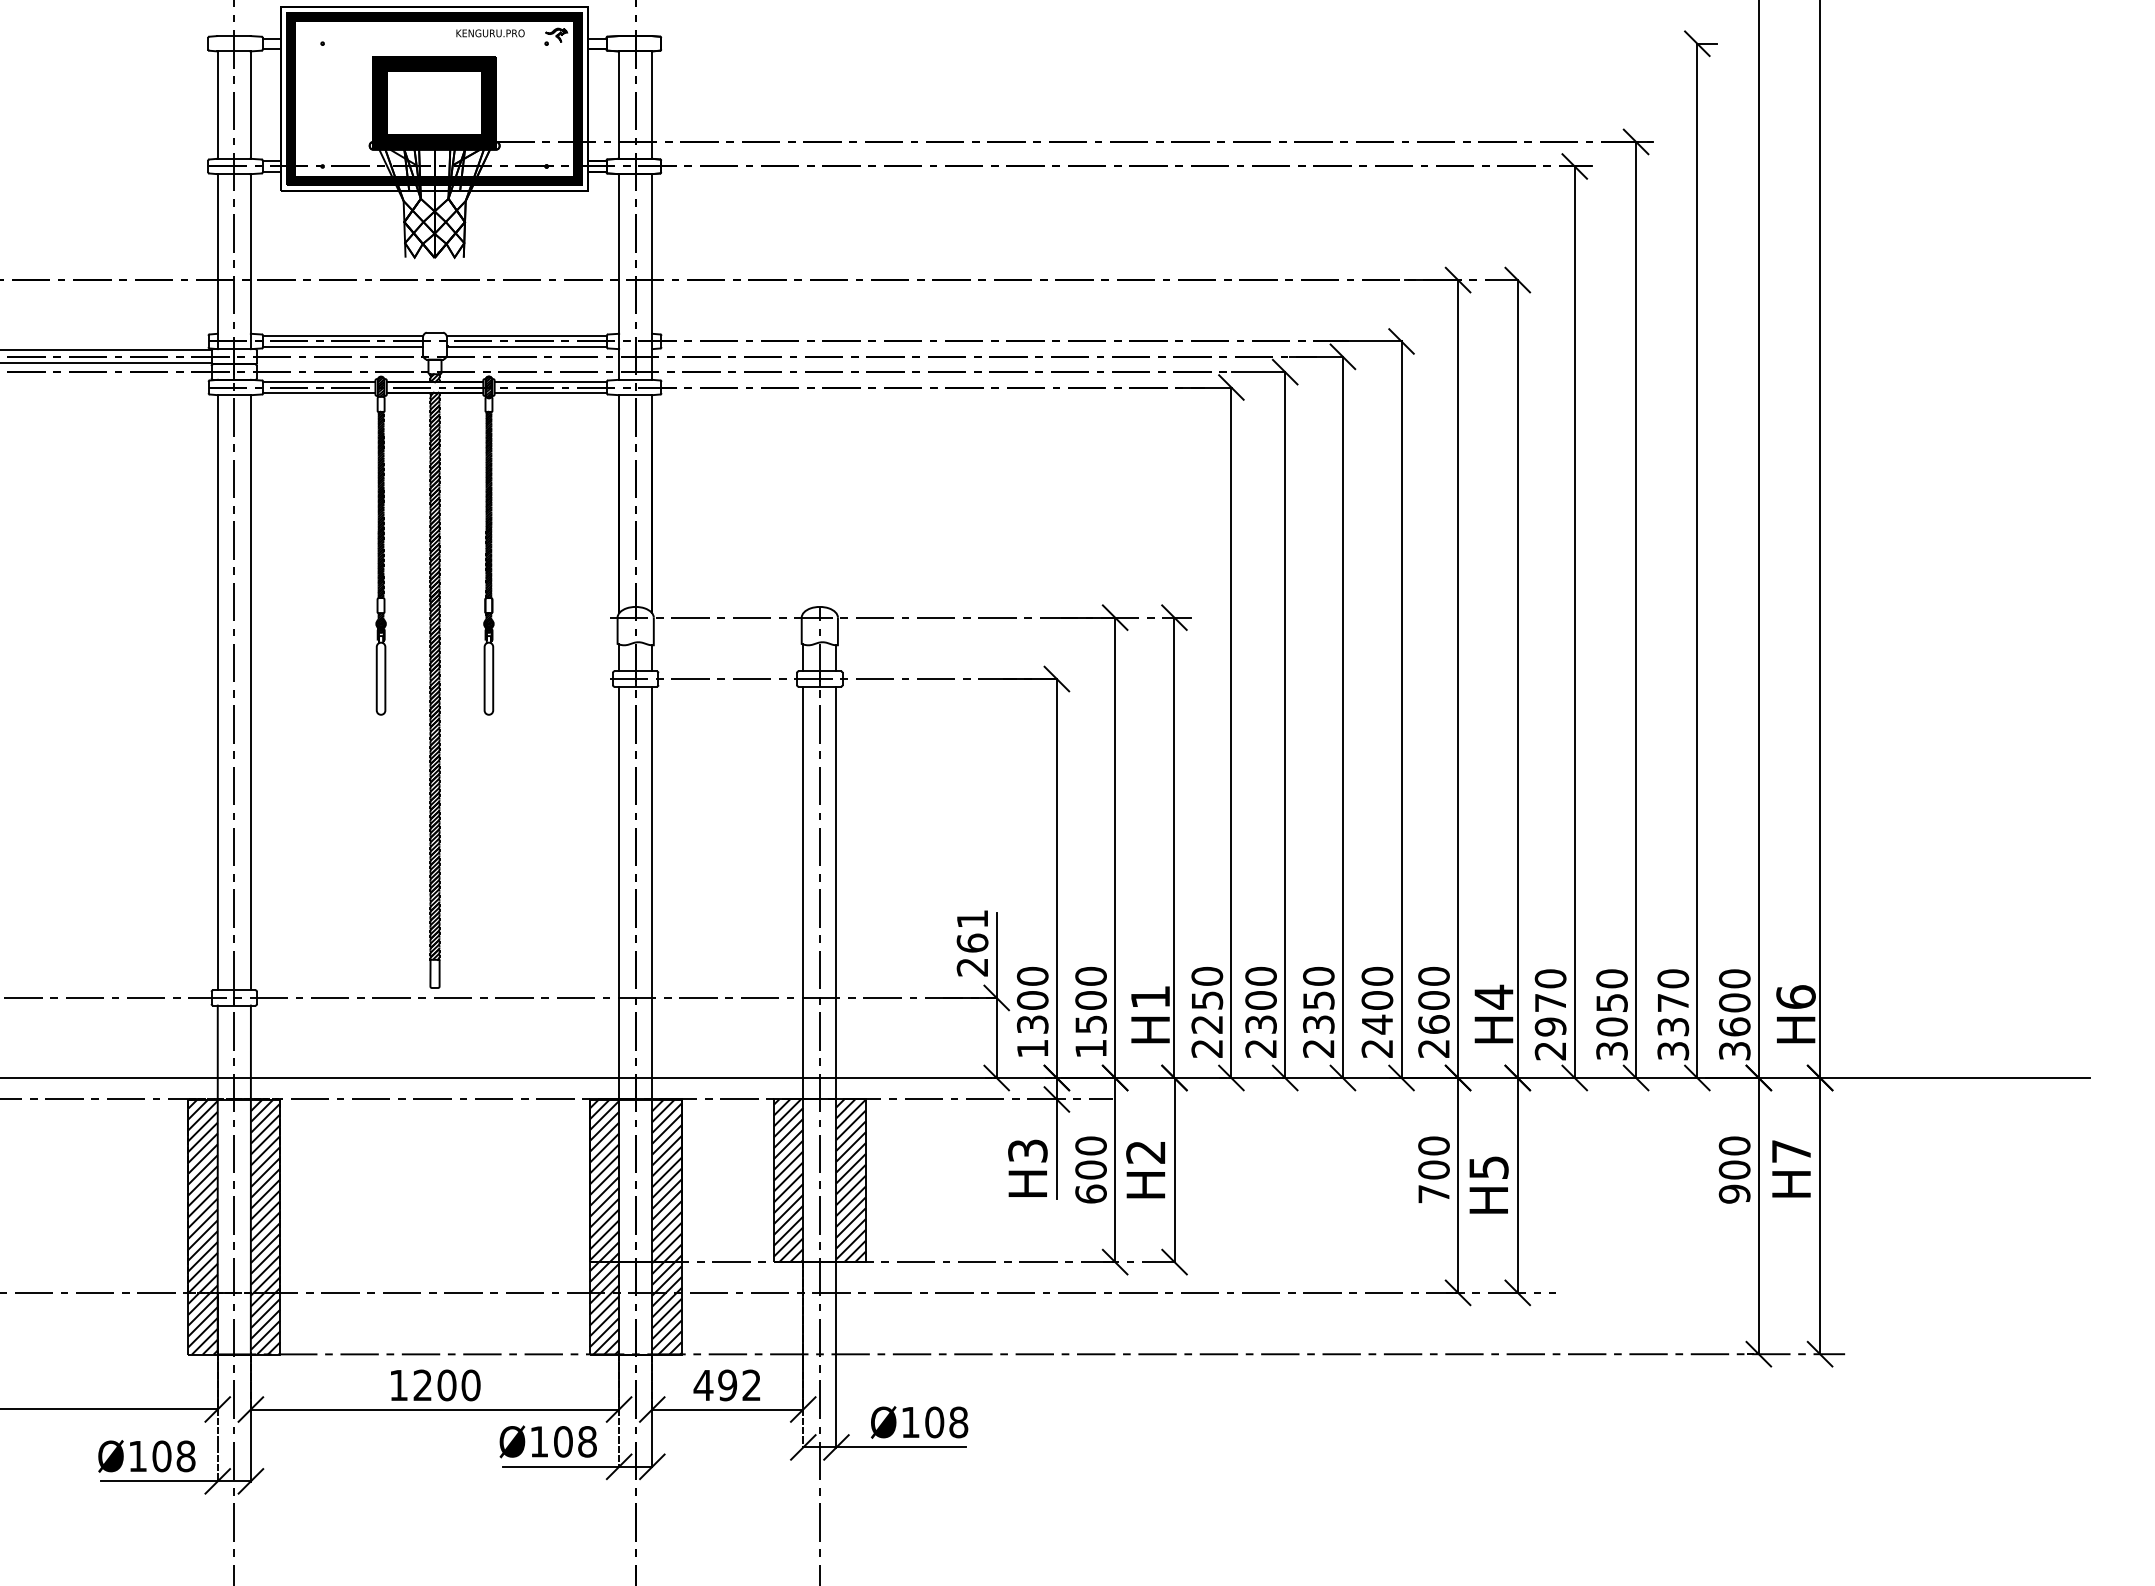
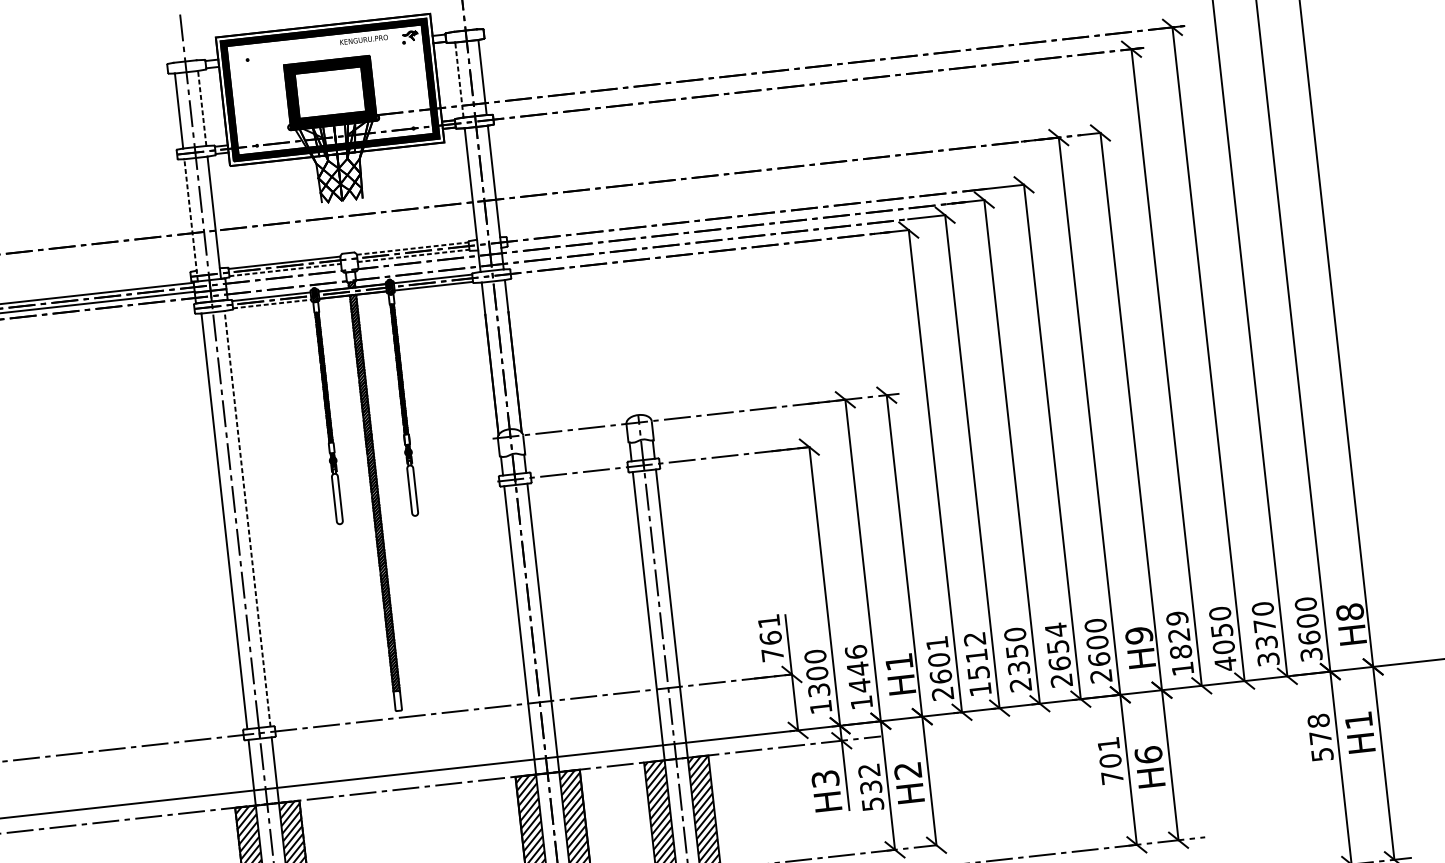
line: (250, 105) -> (202, 108), solid -> dashed
line: (619, 105) -> (459, 80), solid -> dashed
line: (217, 261) -> (190, 220), solid -> dashed
line: (527, 336) -> (413, 248), solid -> dashed
line: (343, 346) -> (285, 269), solid -> dashed
line: (526, 346) -> (413, 255), solid -> dashed
line: (319, 392) -> (272, 303), solid -> dashed
line: (250, 692) -> (247, 518), solid -> dashed
text: (971, 967) -> (771, 655), 261 -> 761
text: (1493, 996) -> (1138, 635), H4 -> H9
text: (1795, 996) -> (1349, 611), H6 -> H8
text: (1207, 999) -> (939, 659), 2250 -> 2601
text: (1090, 1000) -> (857, 669), 1500 -> 1446
text: (1377, 1000) -> (1058, 646), 2400 -> 2654
text: (1260, 1011) -> (977, 663), 2300 -> 1512
text: (1550, 1014) -> (1179, 643), 2970 -> 1829
text: (1611, 1051) -> (1225, 664), 3050 -> 4050
text: (1433, 1145) -> (1108, 743), 700 -> 701
text: (1791, 1151) -> (1358, 720), H7 -> H1
text: (1488, 1167) -> (1148, 754), H5 -> H6
text: (1090, 1169) -> (870, 787), 600 -> 532
text: (1734, 1169) -> (1320, 737), 900 -> 578

